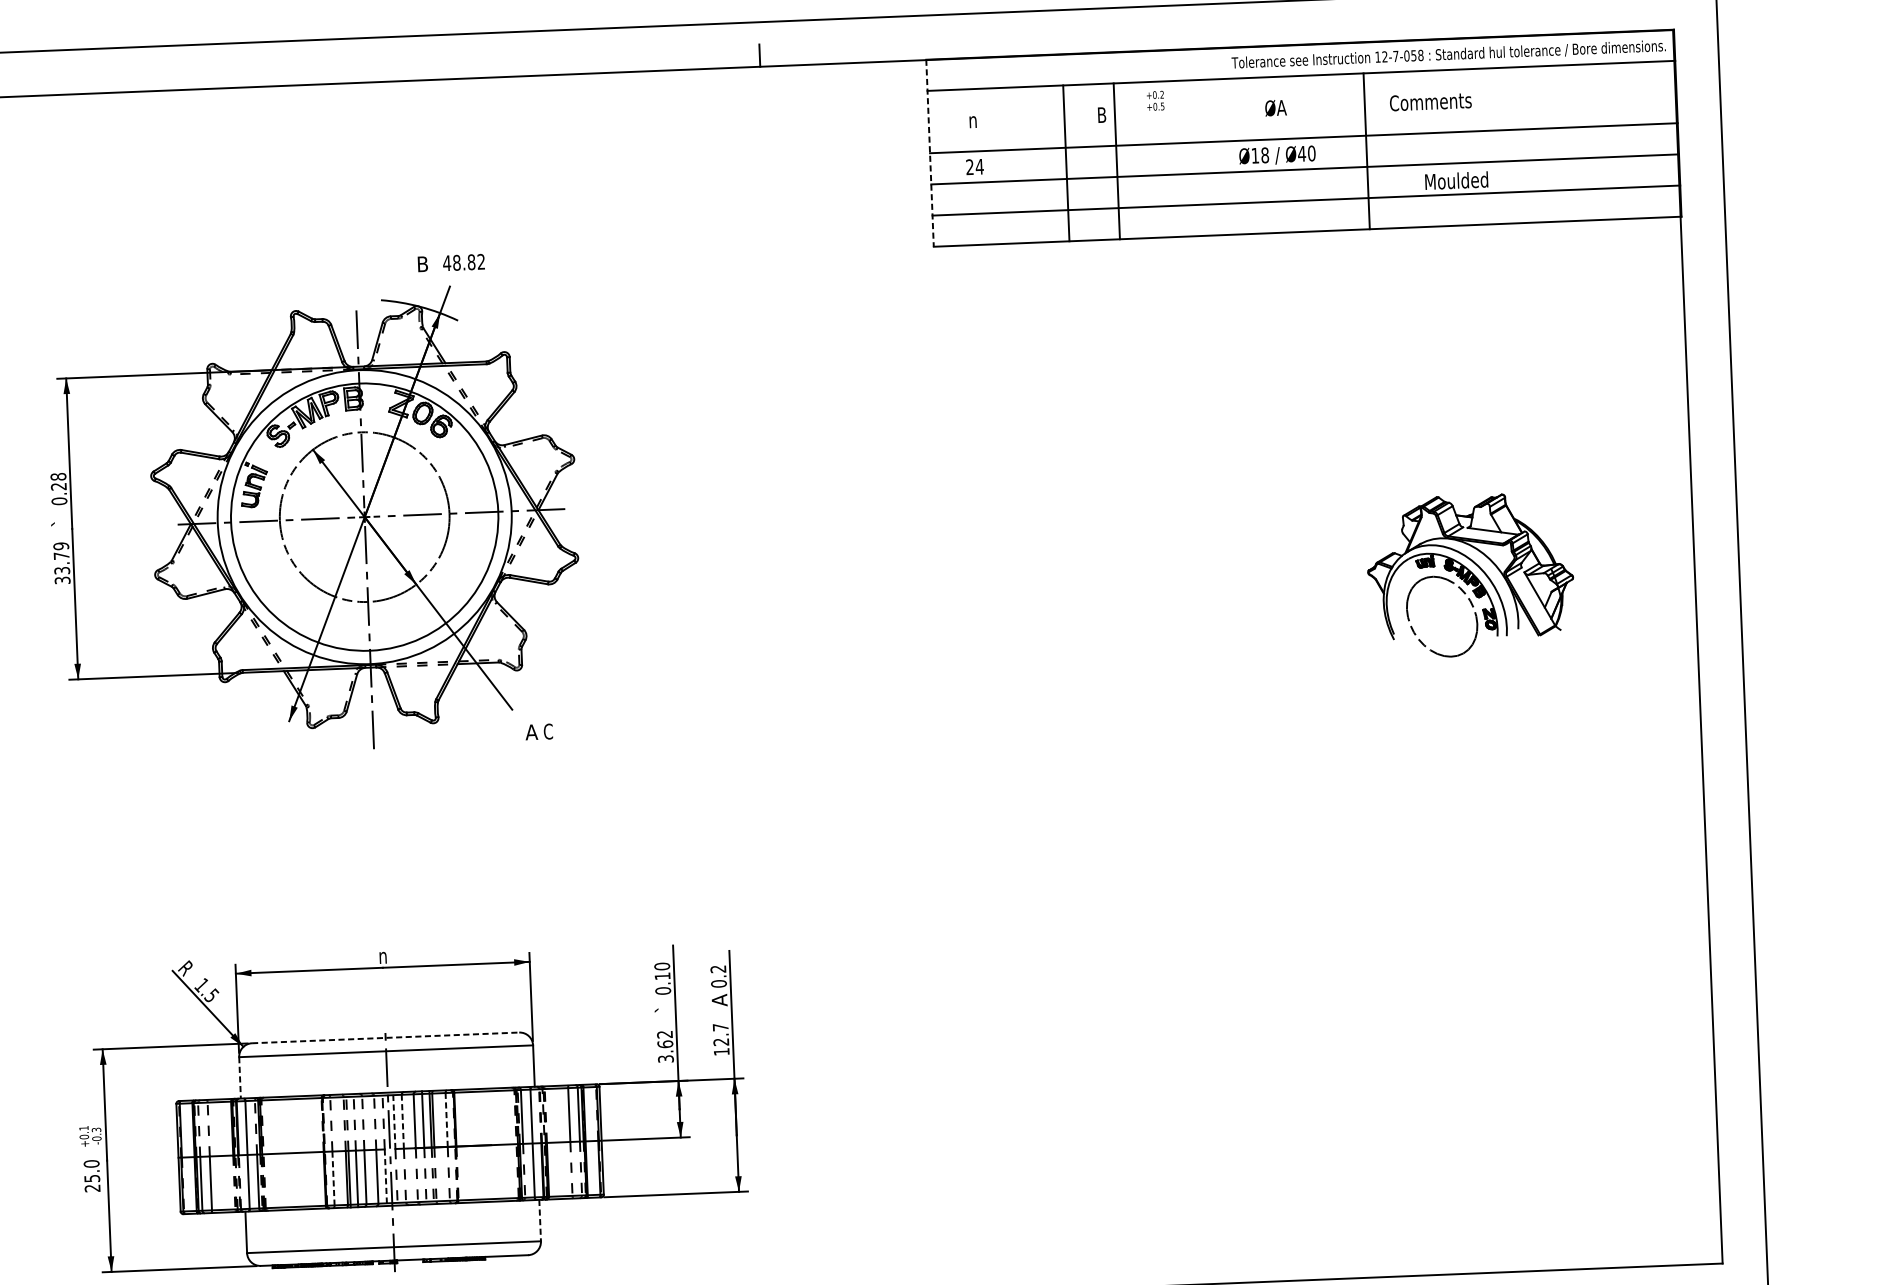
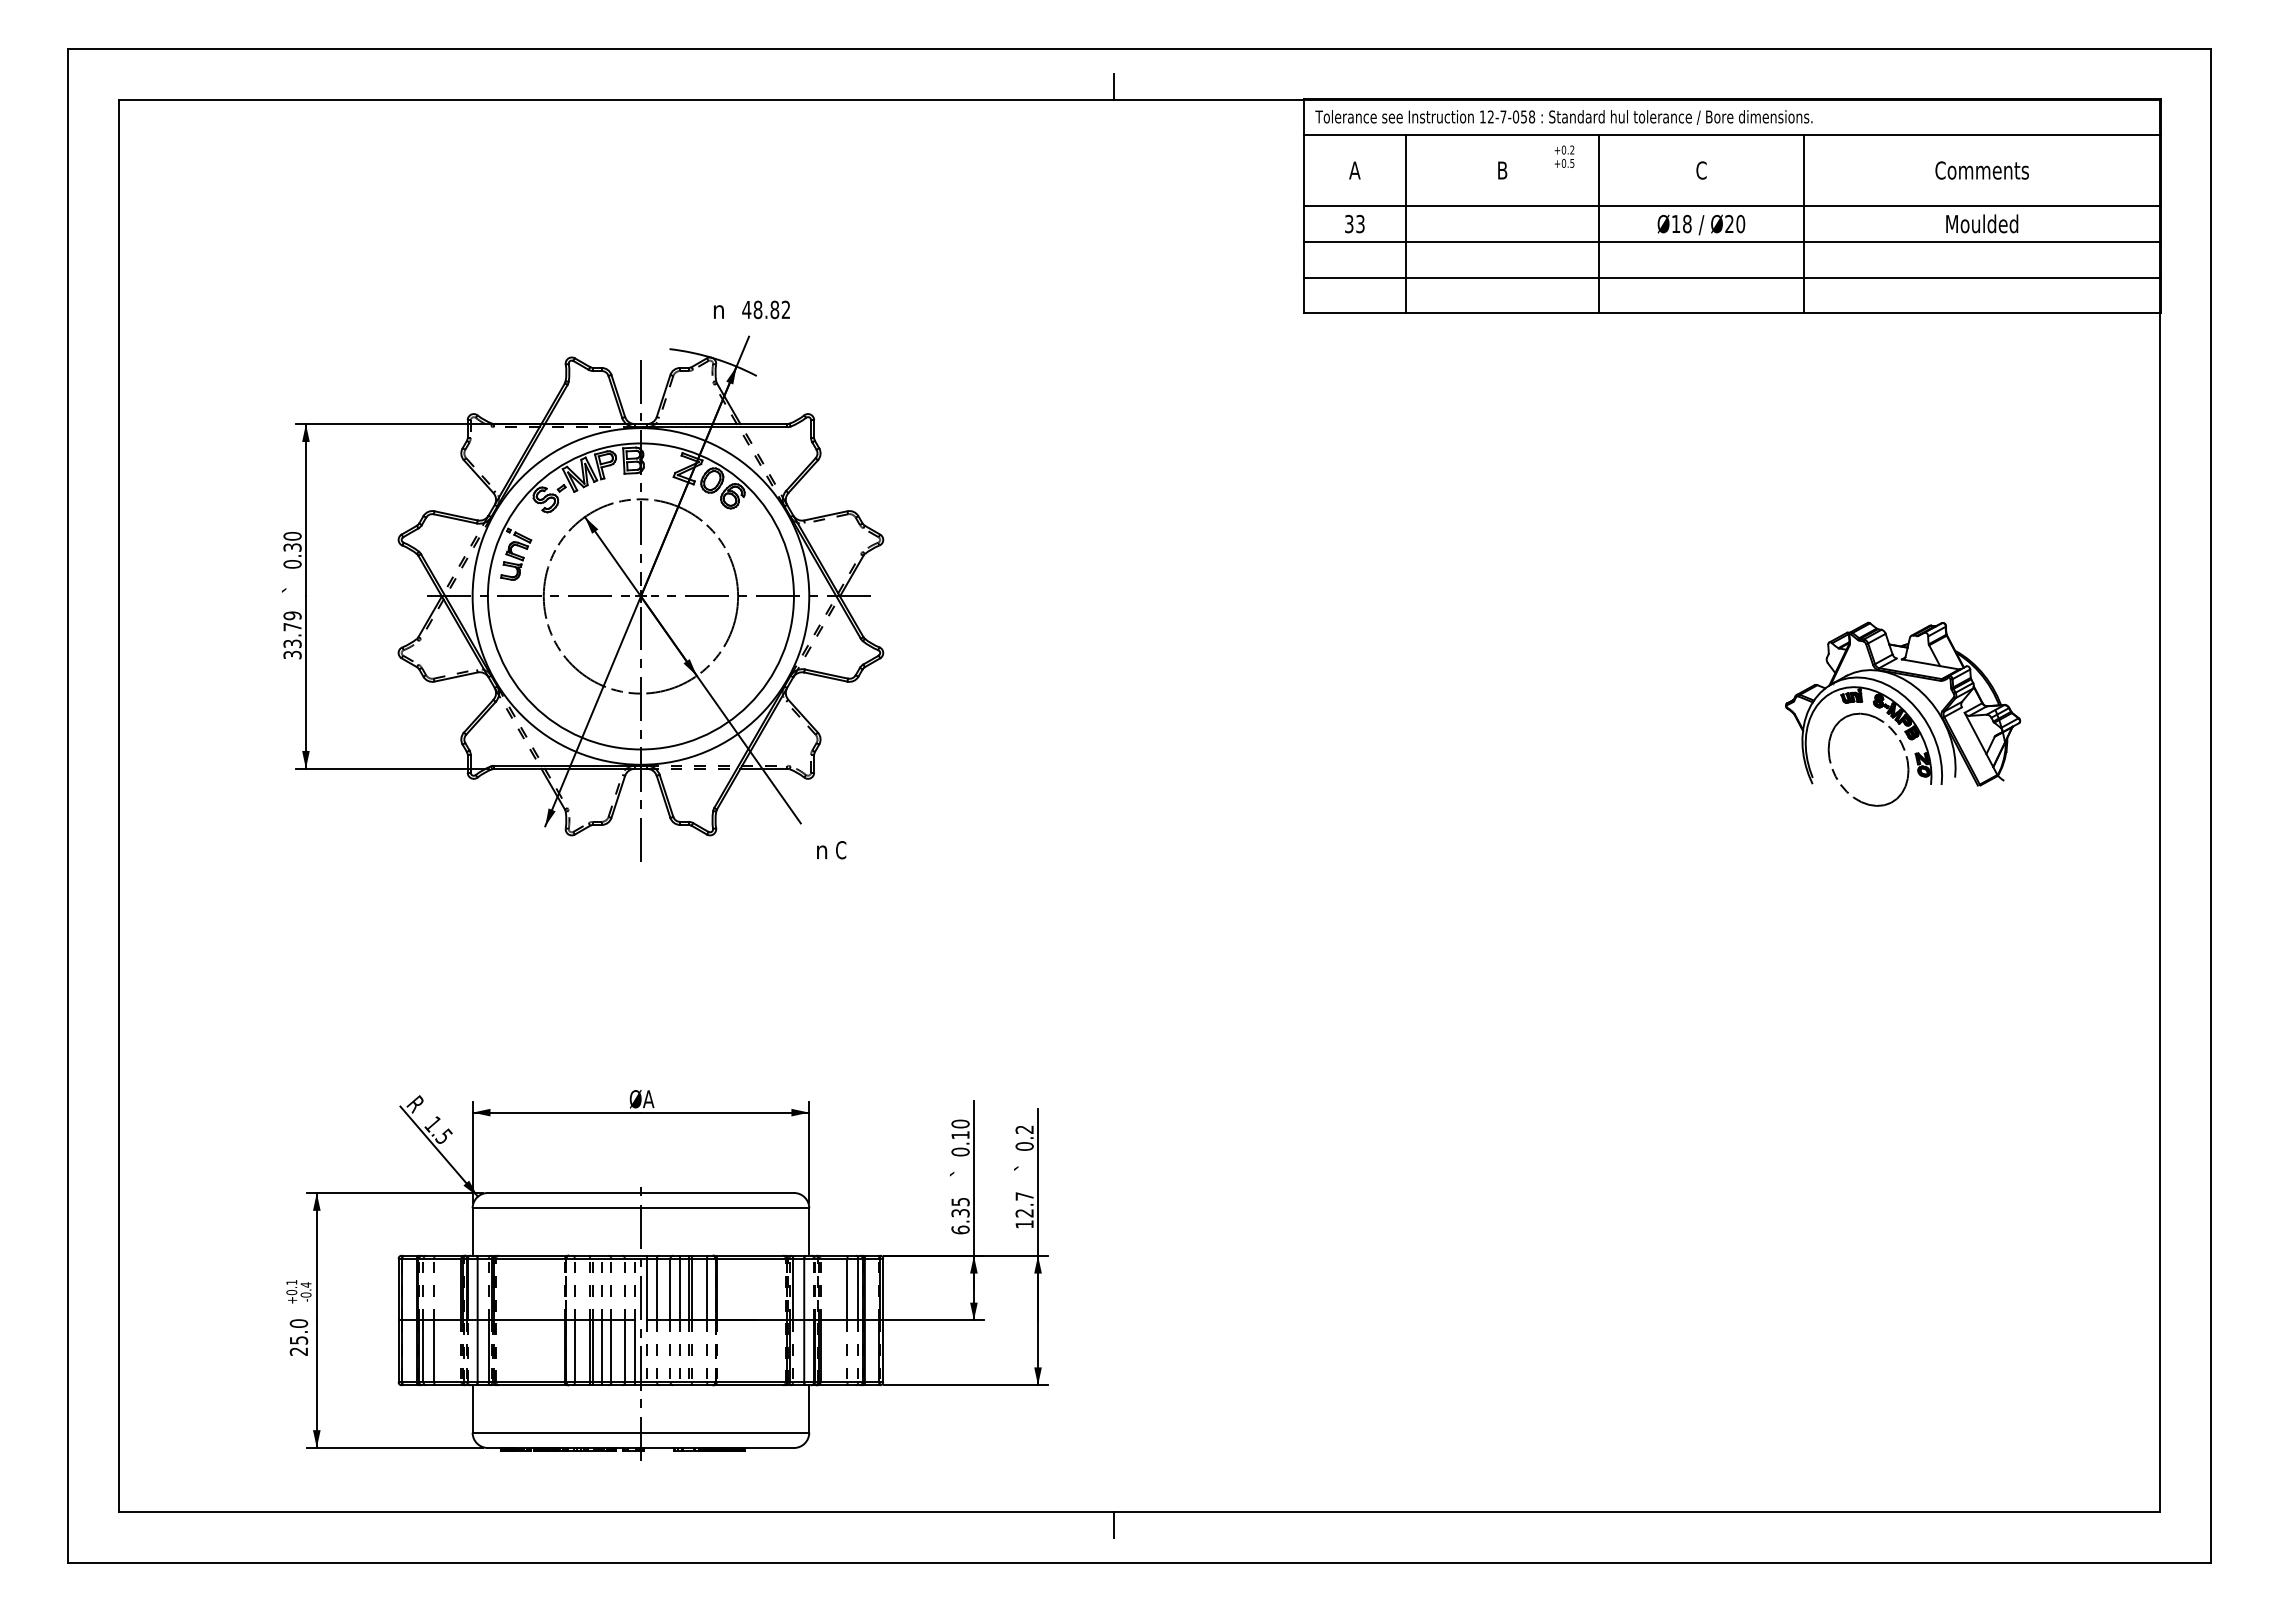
text: (1448, 54) -> (1563, 117), moved
text: (1430, 101) -> (1981, 170), moved
text: (1275, 108) -> (1701, 170), ØA -> C
text: (972, 120) -> (1354, 170), n -> A
line: (930, 153) -> (1304, 206), dashed -> solid
text: (1301, 153) -> (1729, 223), Ø40 -> Ø20
line: (1116, 160) -> (1599, 223), moved
line: (1066, 162) -> (1405, 223), moved
text: (975, 166) -> (1355, 223), 24 -> 33
text: (1456, 180) -> (1982, 223), moved
text: (422, 263) -> (718, 309), B -> n
text: (58, 481) -> (292, 541), 0.28 -> 0.30
text: (531, 732) -> (821, 850), A -> n
text: (382, 955) -> (641, 1098), n -> ØA
text: (718, 1000) -> (1023, 1165), A -> `
line: (386, 1037) -> (641, 1192), dashed -> solid
text: (665, 1047) -> (960, 1216), 3.62 -> 6.35
line: (239, 1077) -> (472, 1231), dashed -> solid
line: (447, 1119) -> (707, 1289), dashed -> solid
line: (394, 1120) -> (647, 1287), dashed -> solid
line: (402, 1121) -> (656, 1289), dashed -> solid
text: (95, 1129) -> (305, 1284), -0.3 -> -0.4
line: (333, 1178) -> (574, 1351), dashed -> solid
line: (385, 1178) -> (634, 1353), dashed -> solid
line: (540, 1220) -> (809, 1408), dashed -> solid

